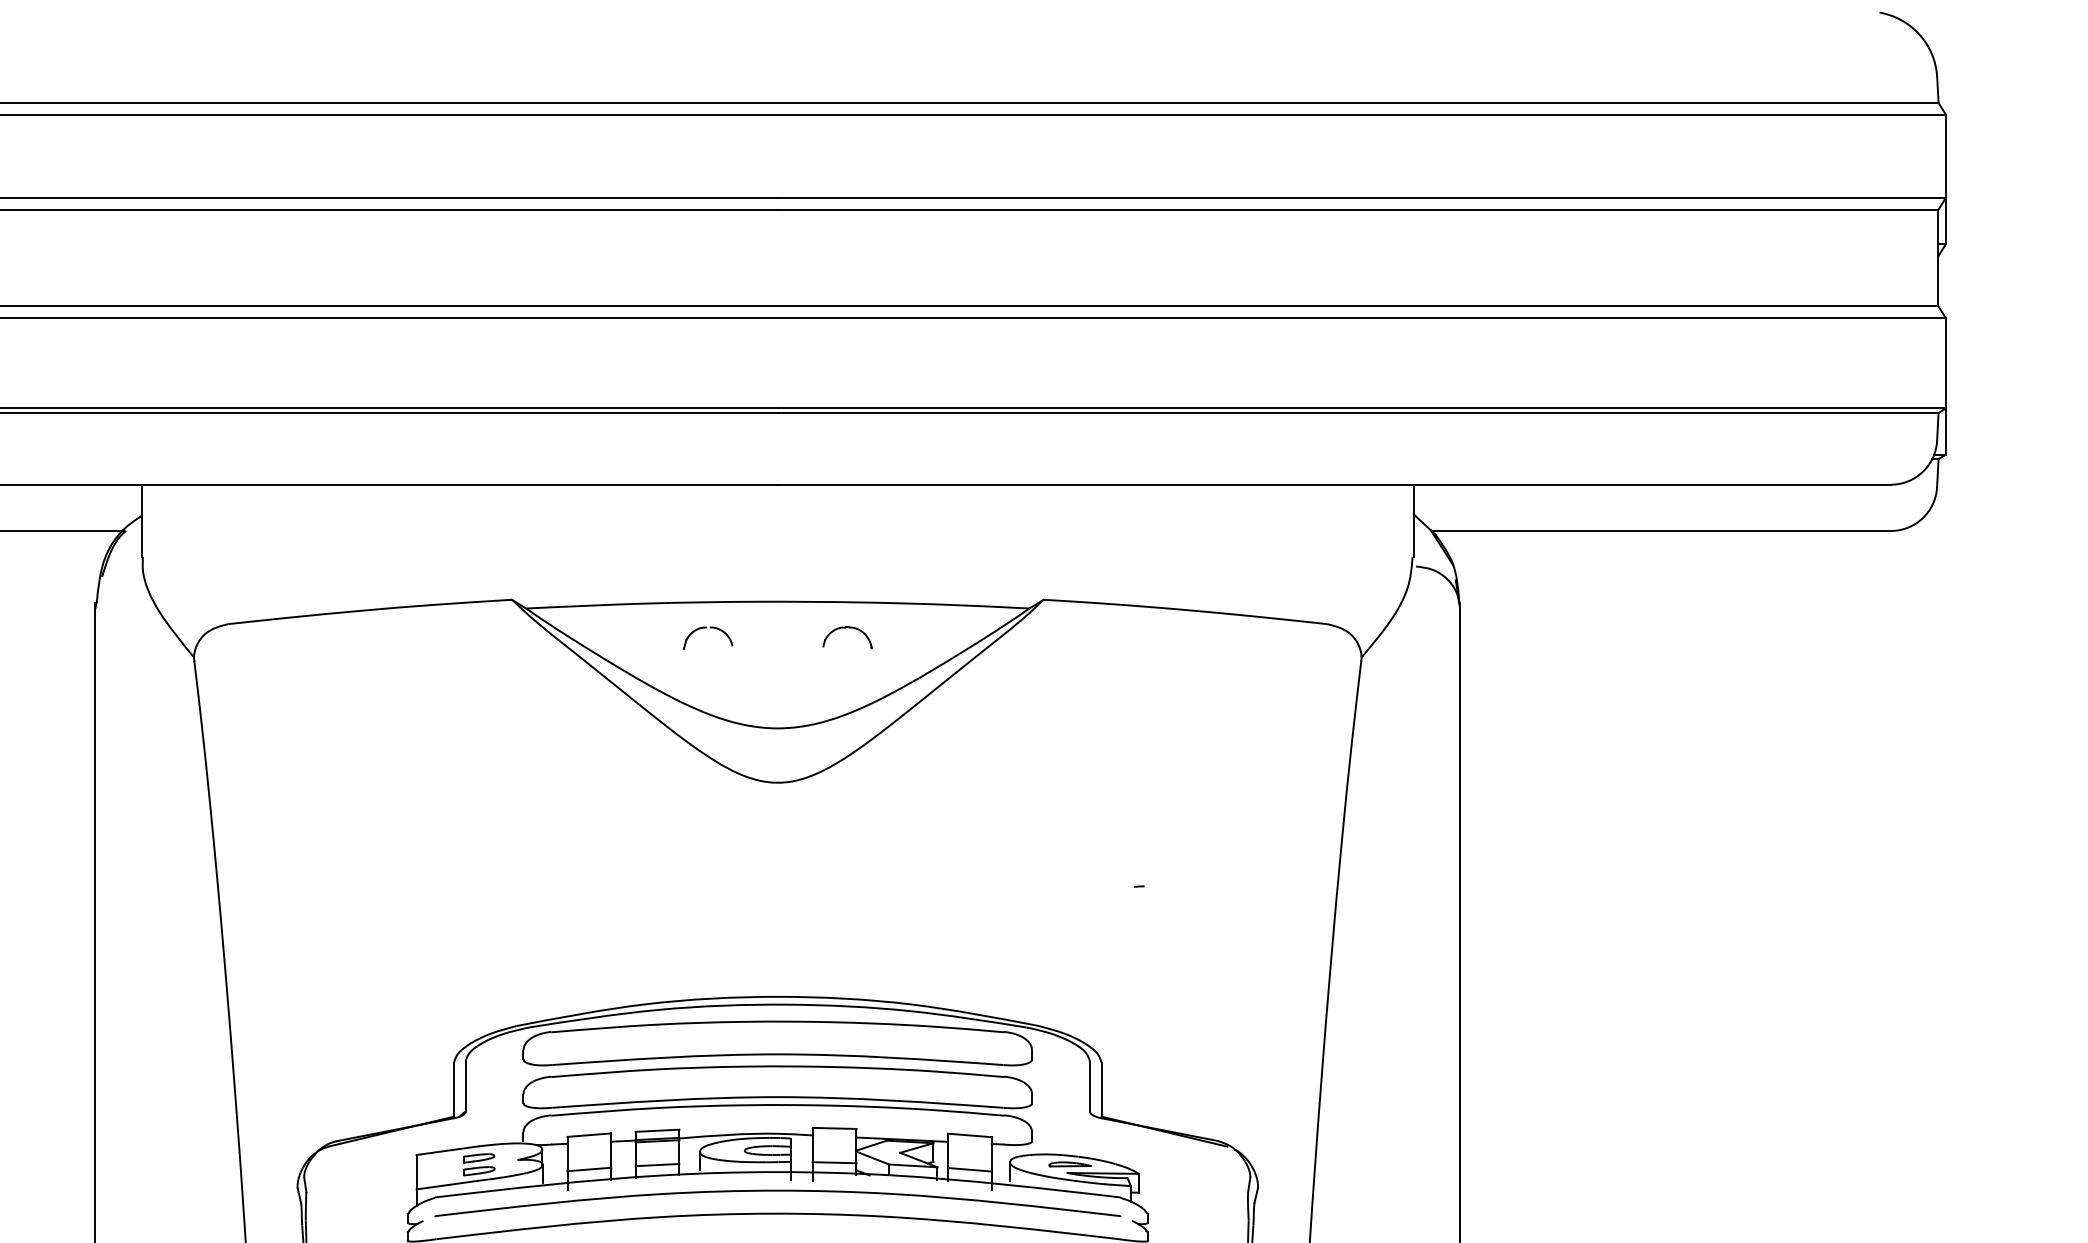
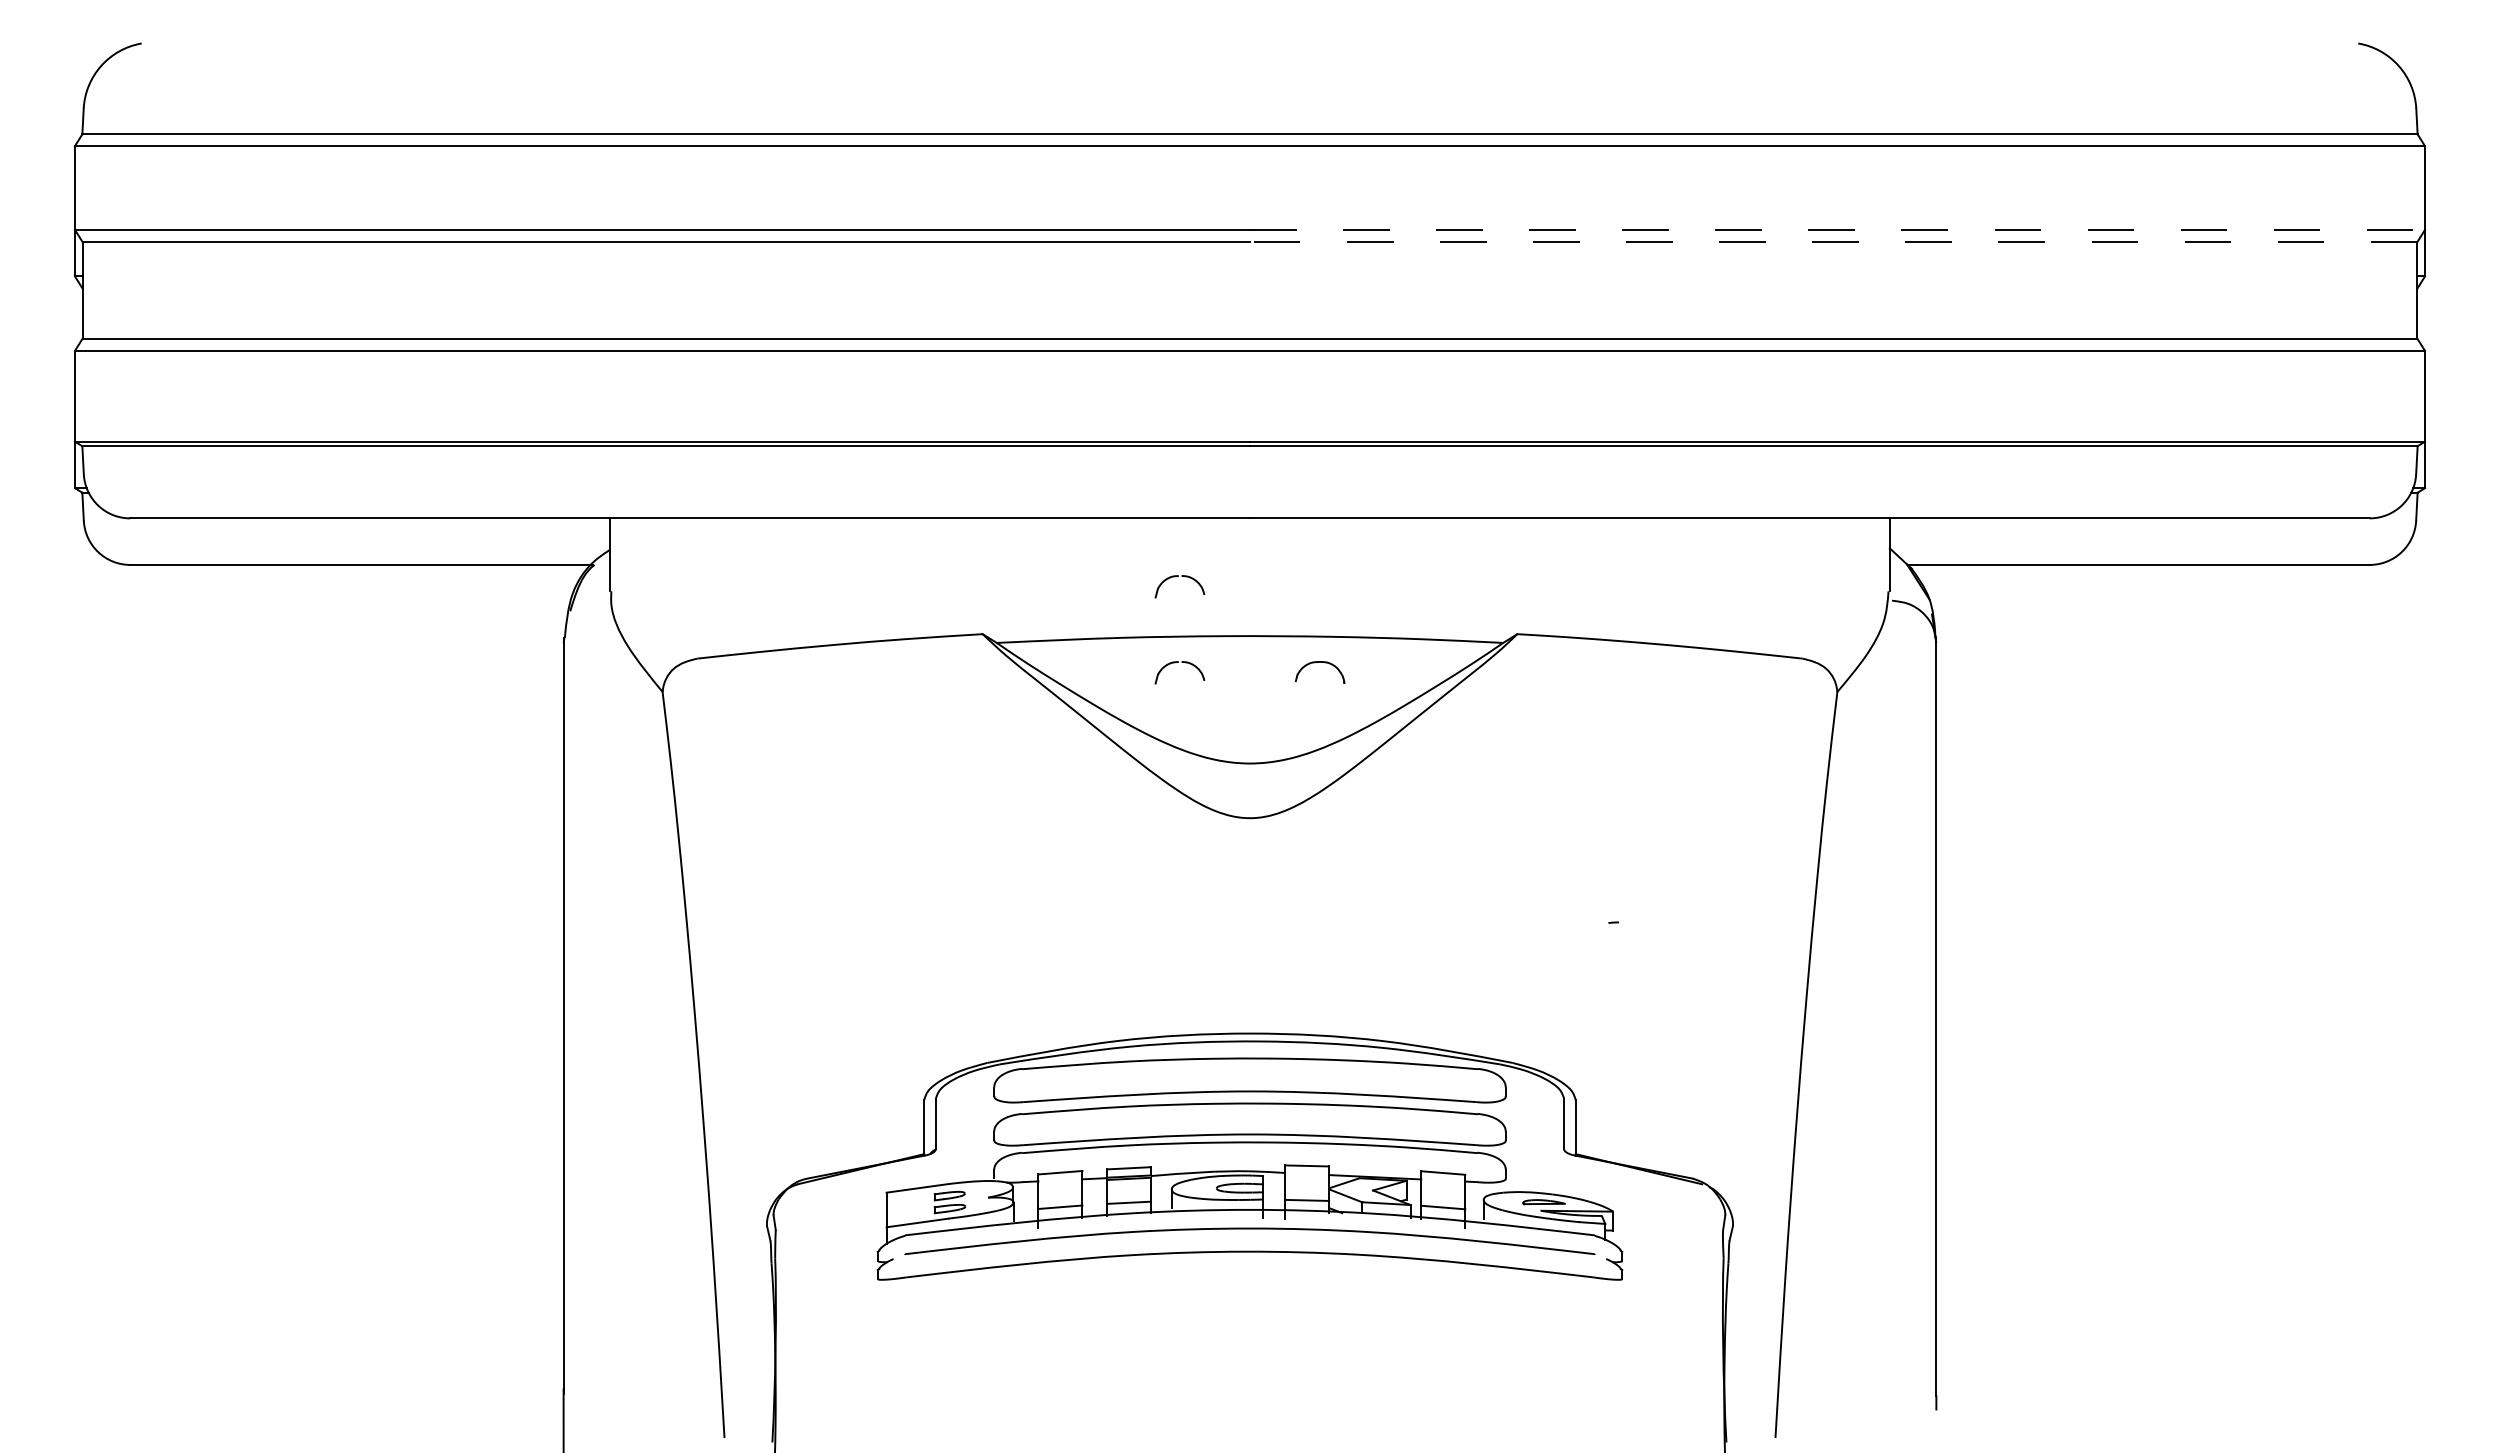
line: (1361, 197) -> (1837, 229), solid -> dashed
line: (1357, 210) -> (1833, 242), solid -> dashed
part: (703, 543) -> (1175, 577), added

